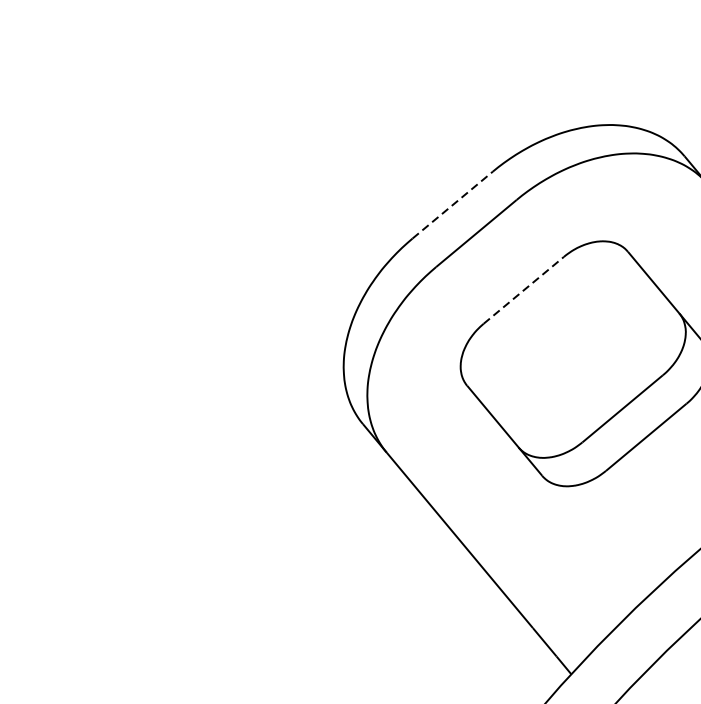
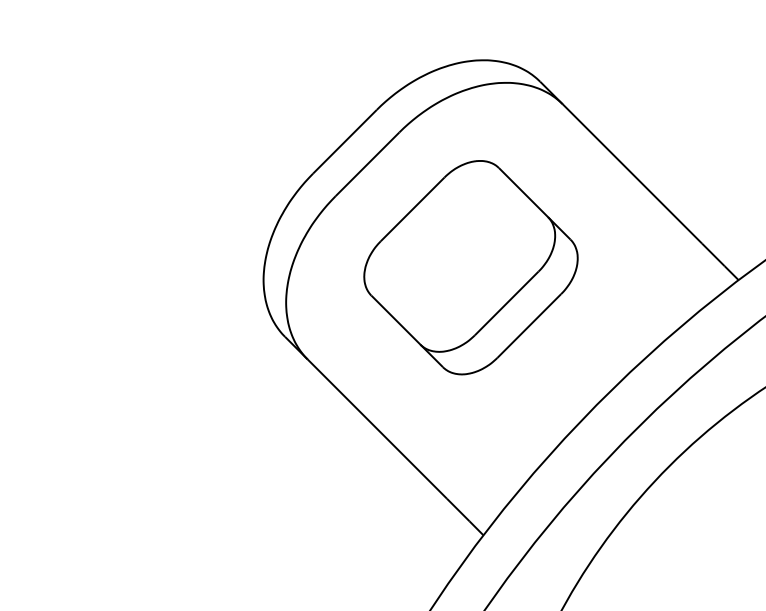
line: (453, 204) -> (345, 141), dashed -> solid
line: (524, 290) -> (413, 209), dashed -> solid

